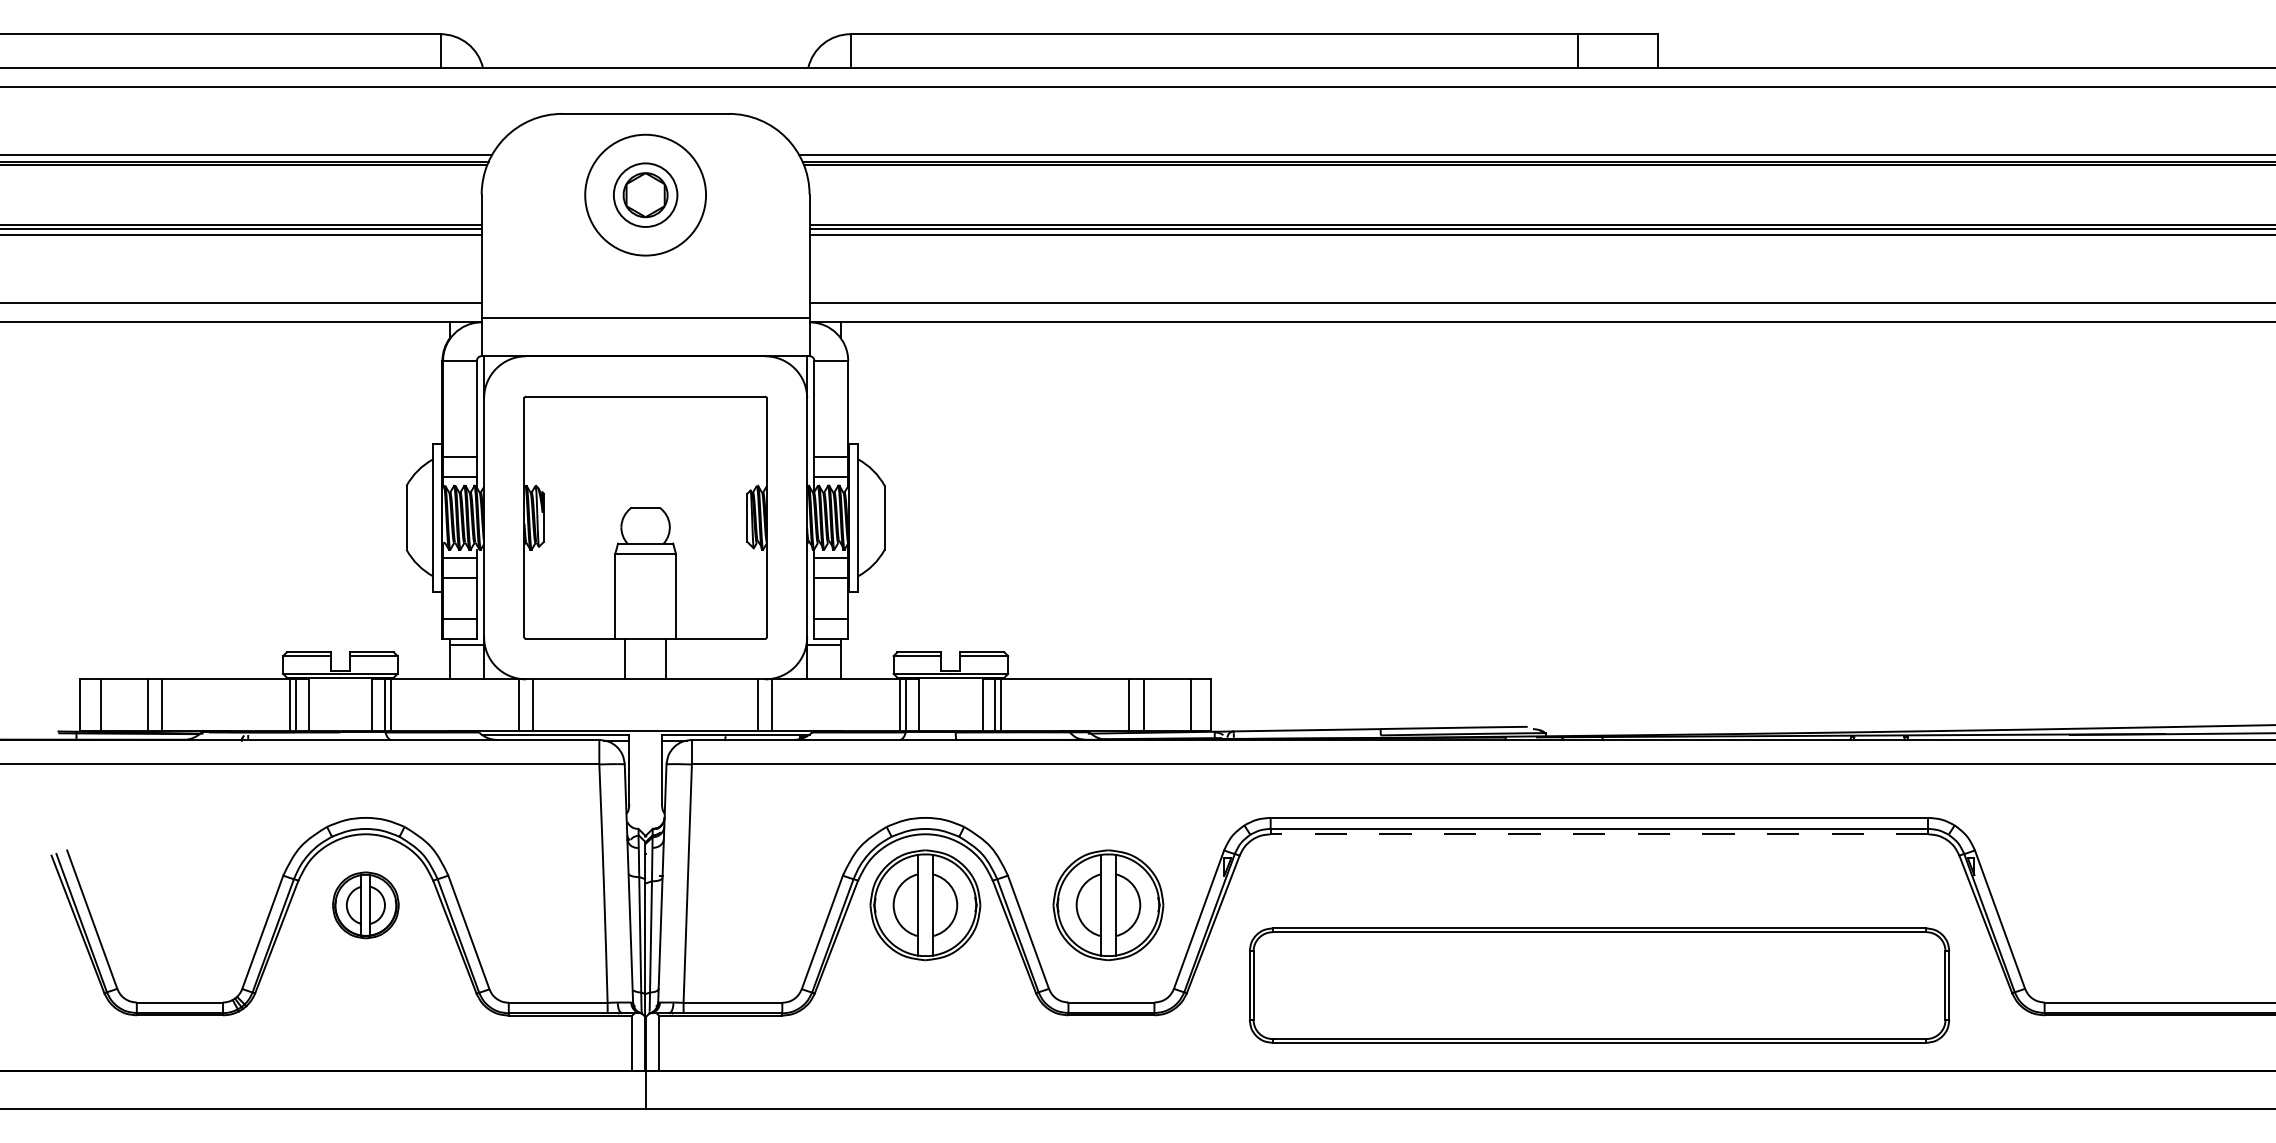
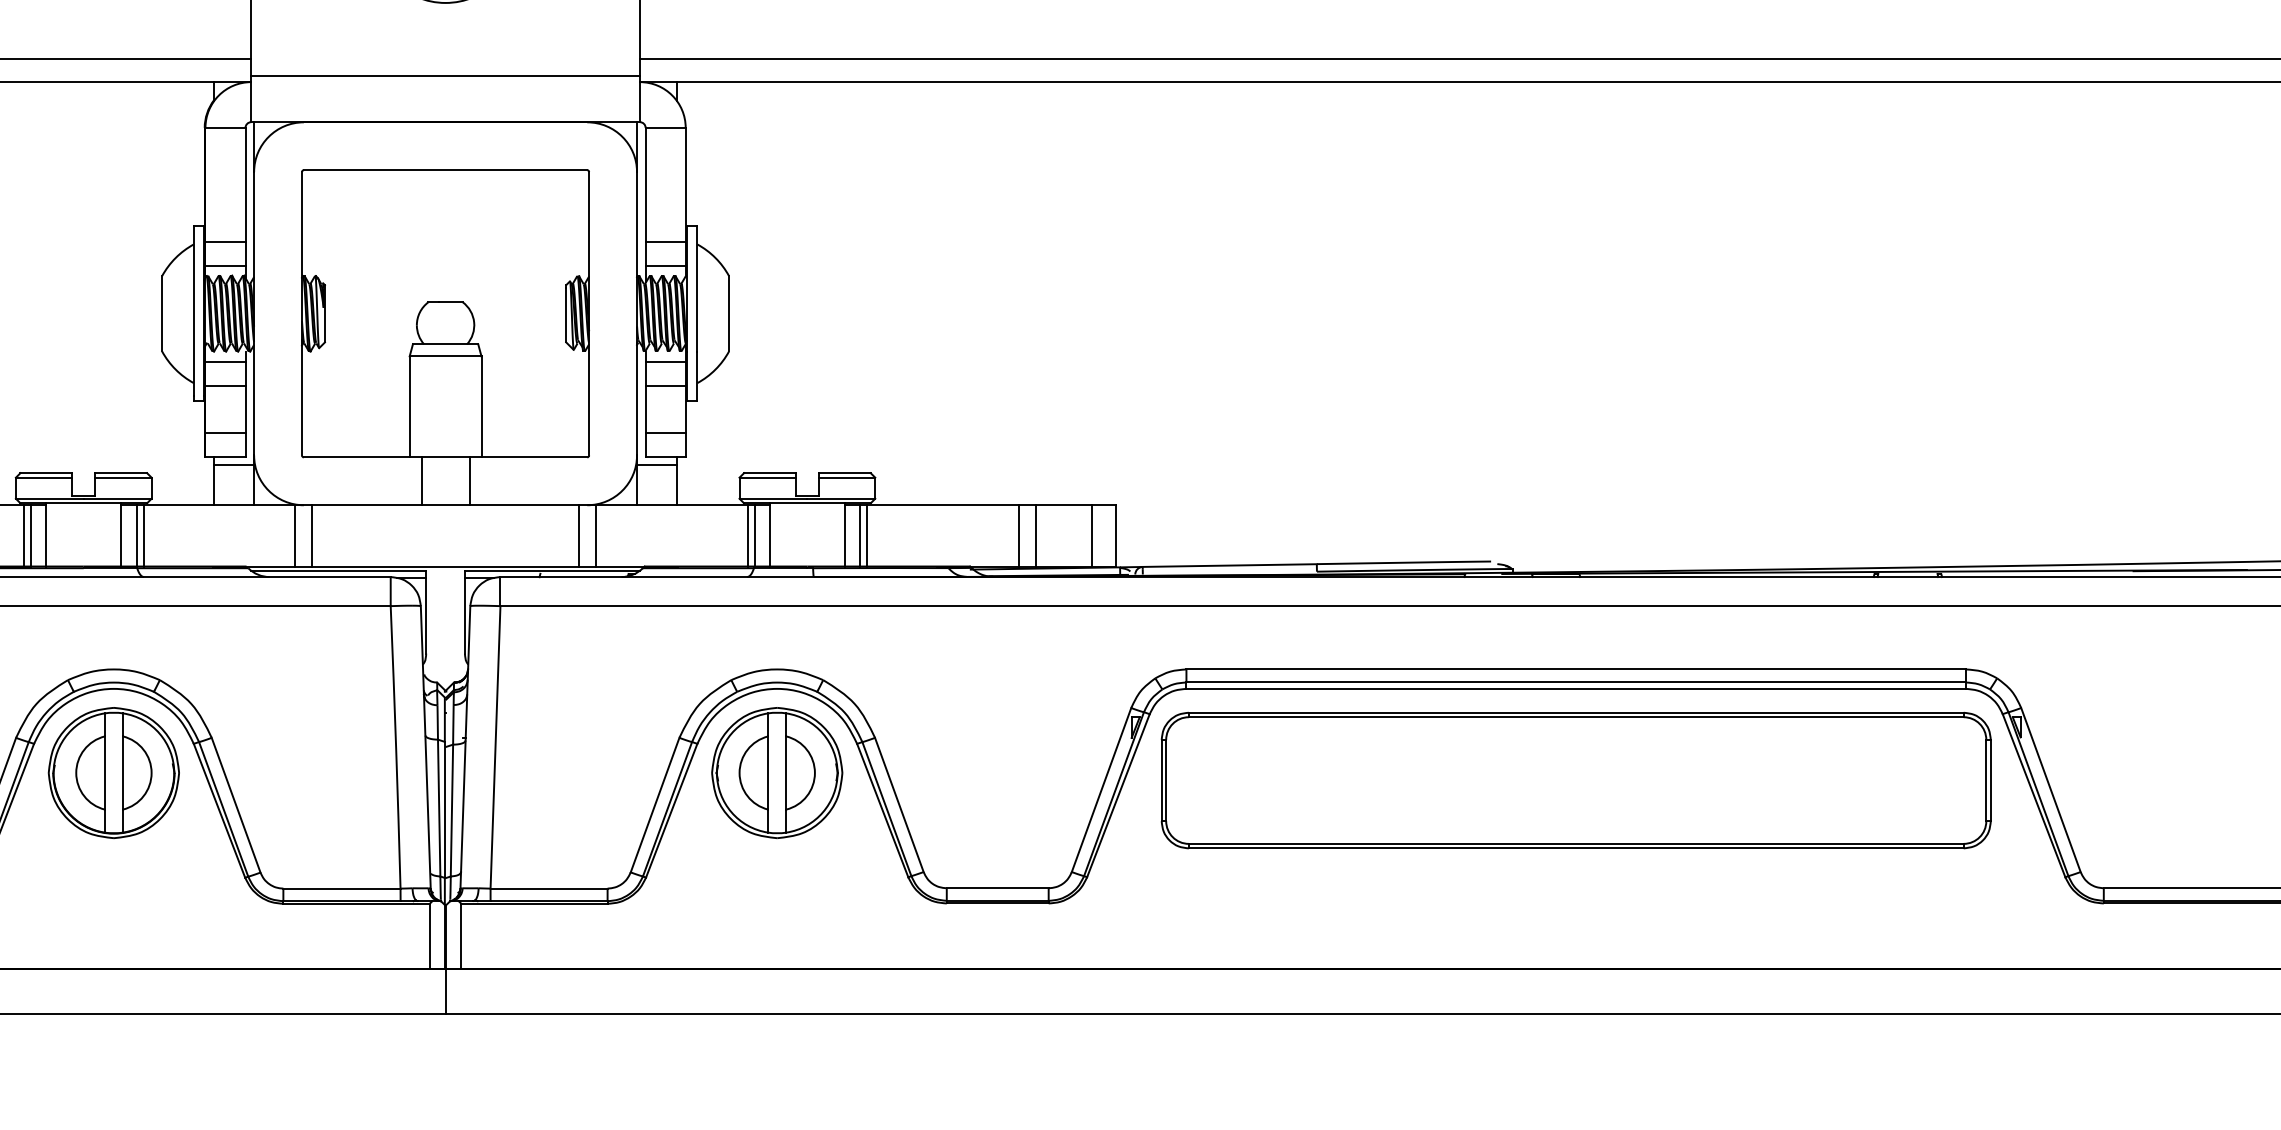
line: (1599, 834) -> (1576, 689), dashed -> solid
part: (365, 905) -> (113, 773), size x1.67
part: (1108, 905) -> (994, 773), removed
part: (1599, 985) -> (1576, 780), moved

